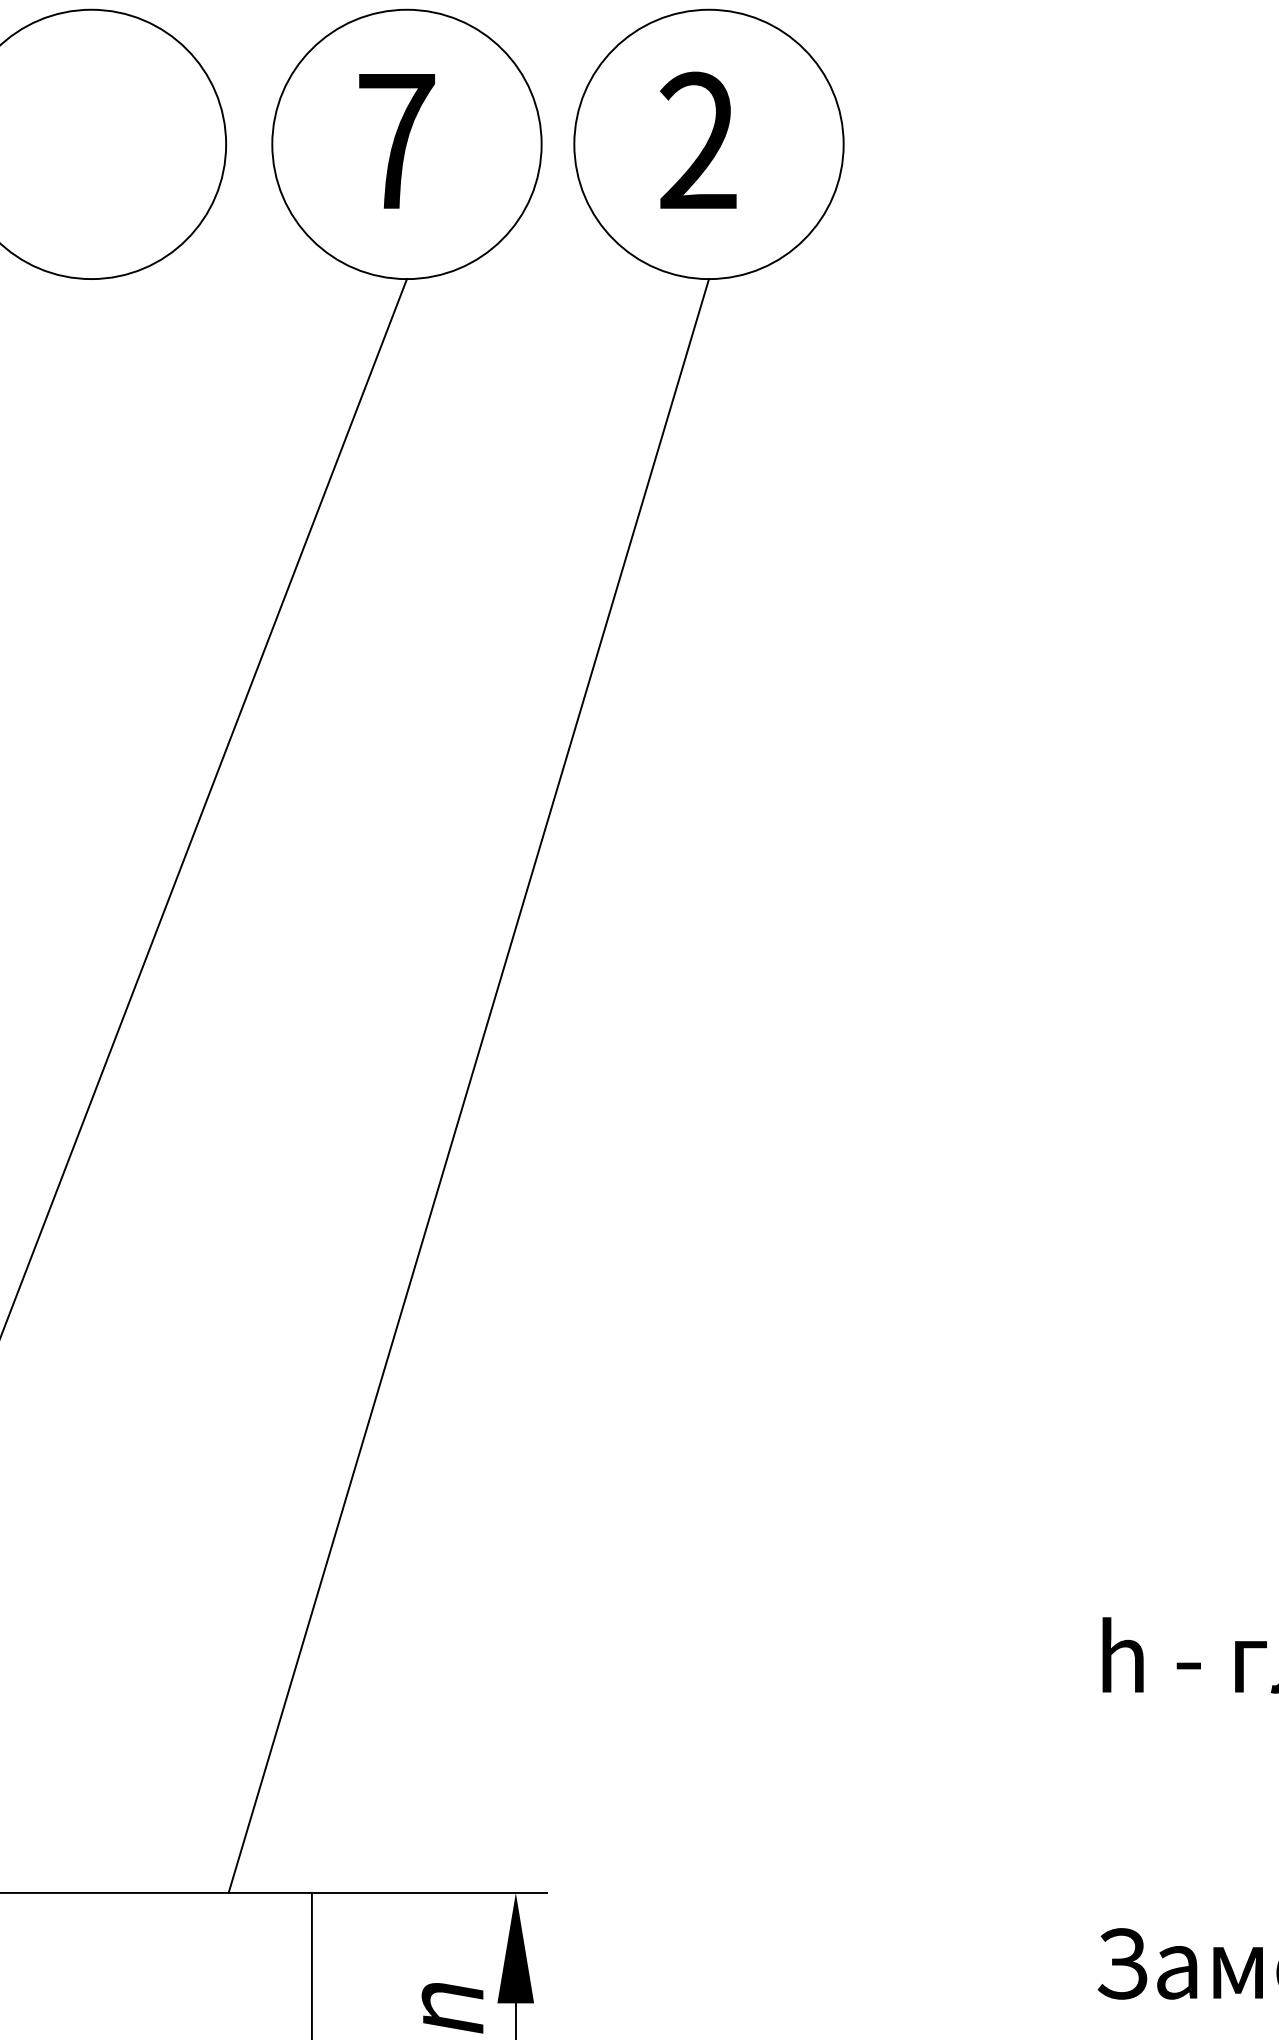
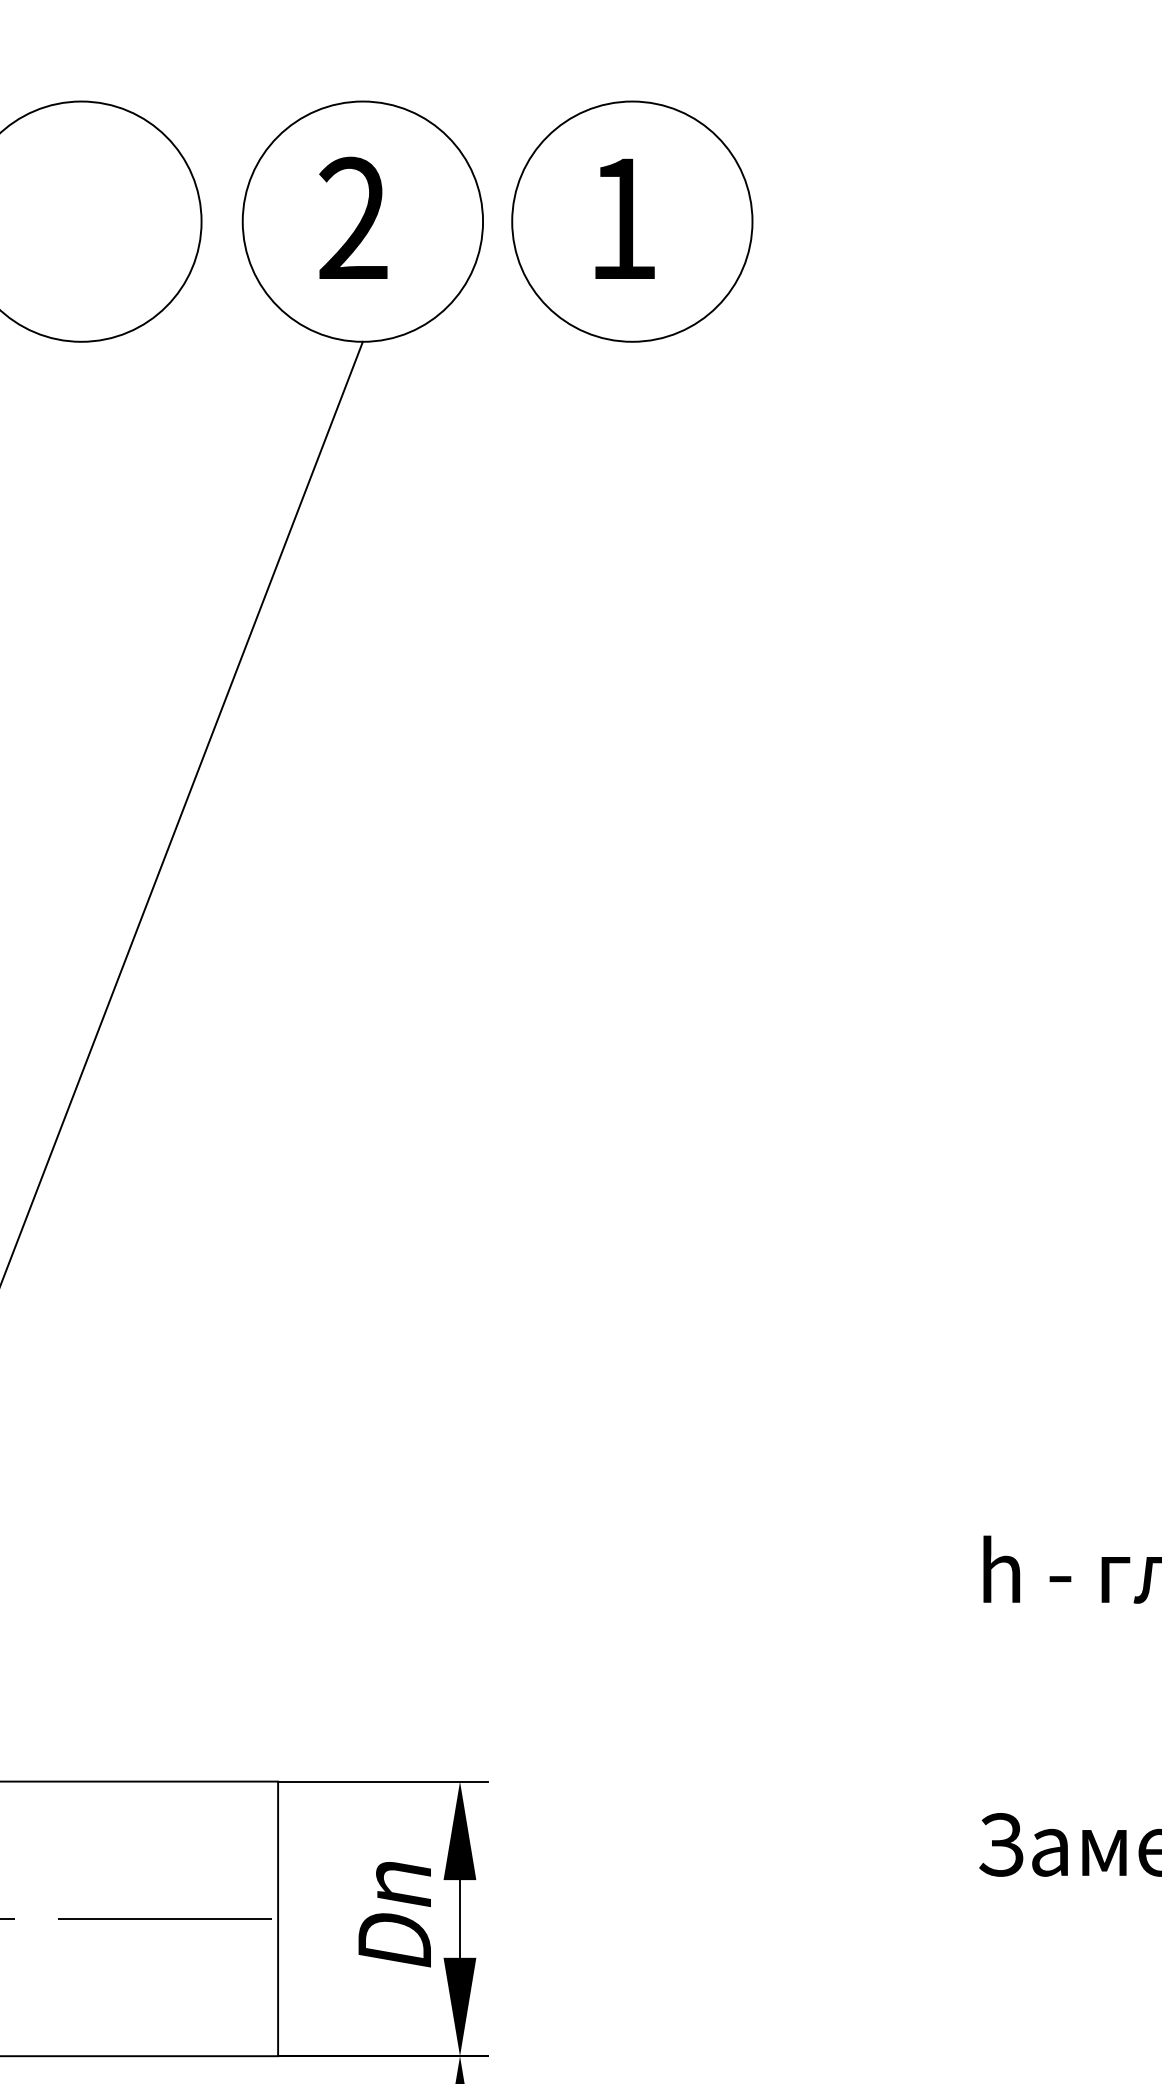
text: (396, 139) -> (353, 217), 7 -> 2
text: (697, 139) -> (622, 217), 2 -> 1
line: (468, 1085) -> (417, 1061), removed

